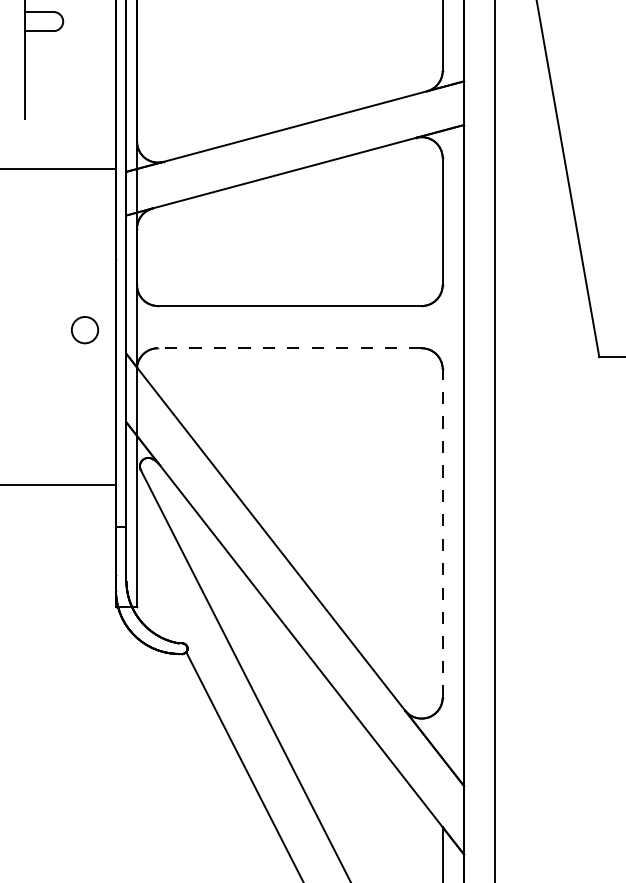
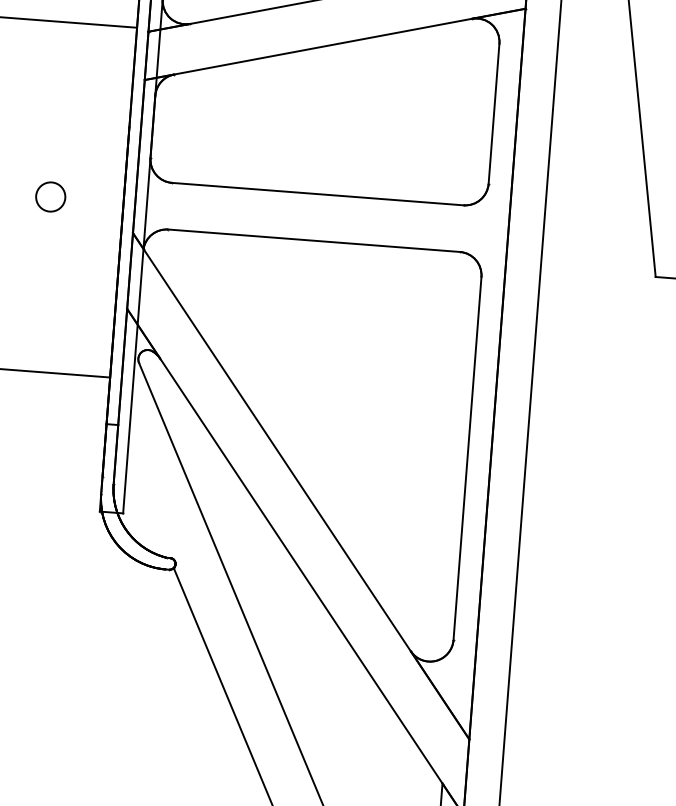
circle: (85, 330) -> (51, 197), moved
line: (289, 348) -> (313, 241), dashed -> solid
line: (442, 532) -> (467, 457), dashed -> solid

